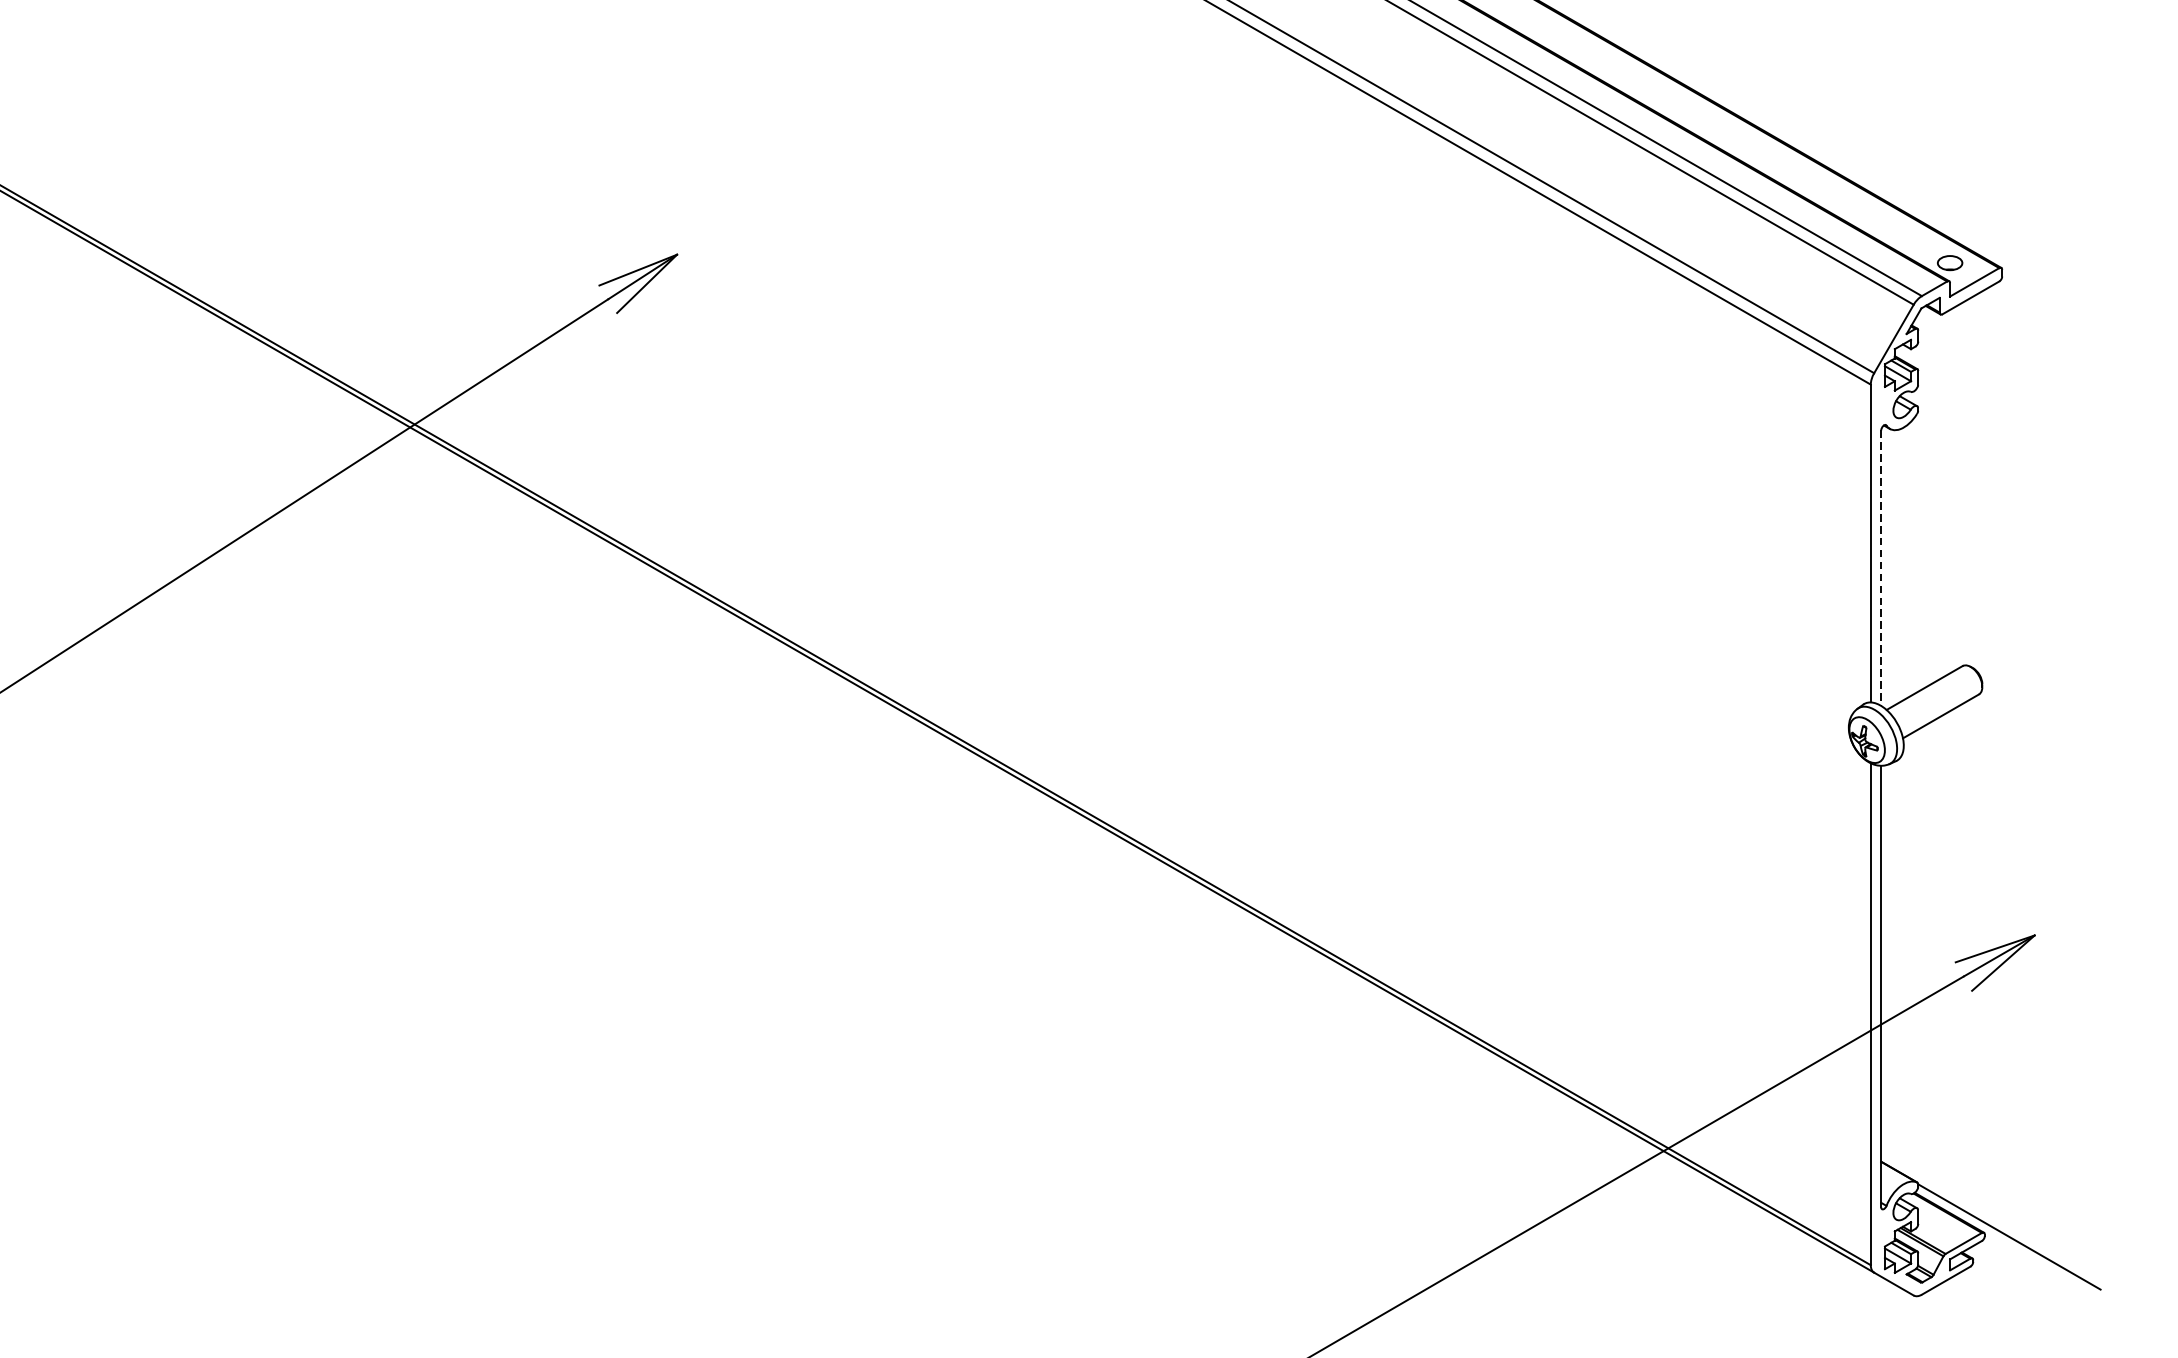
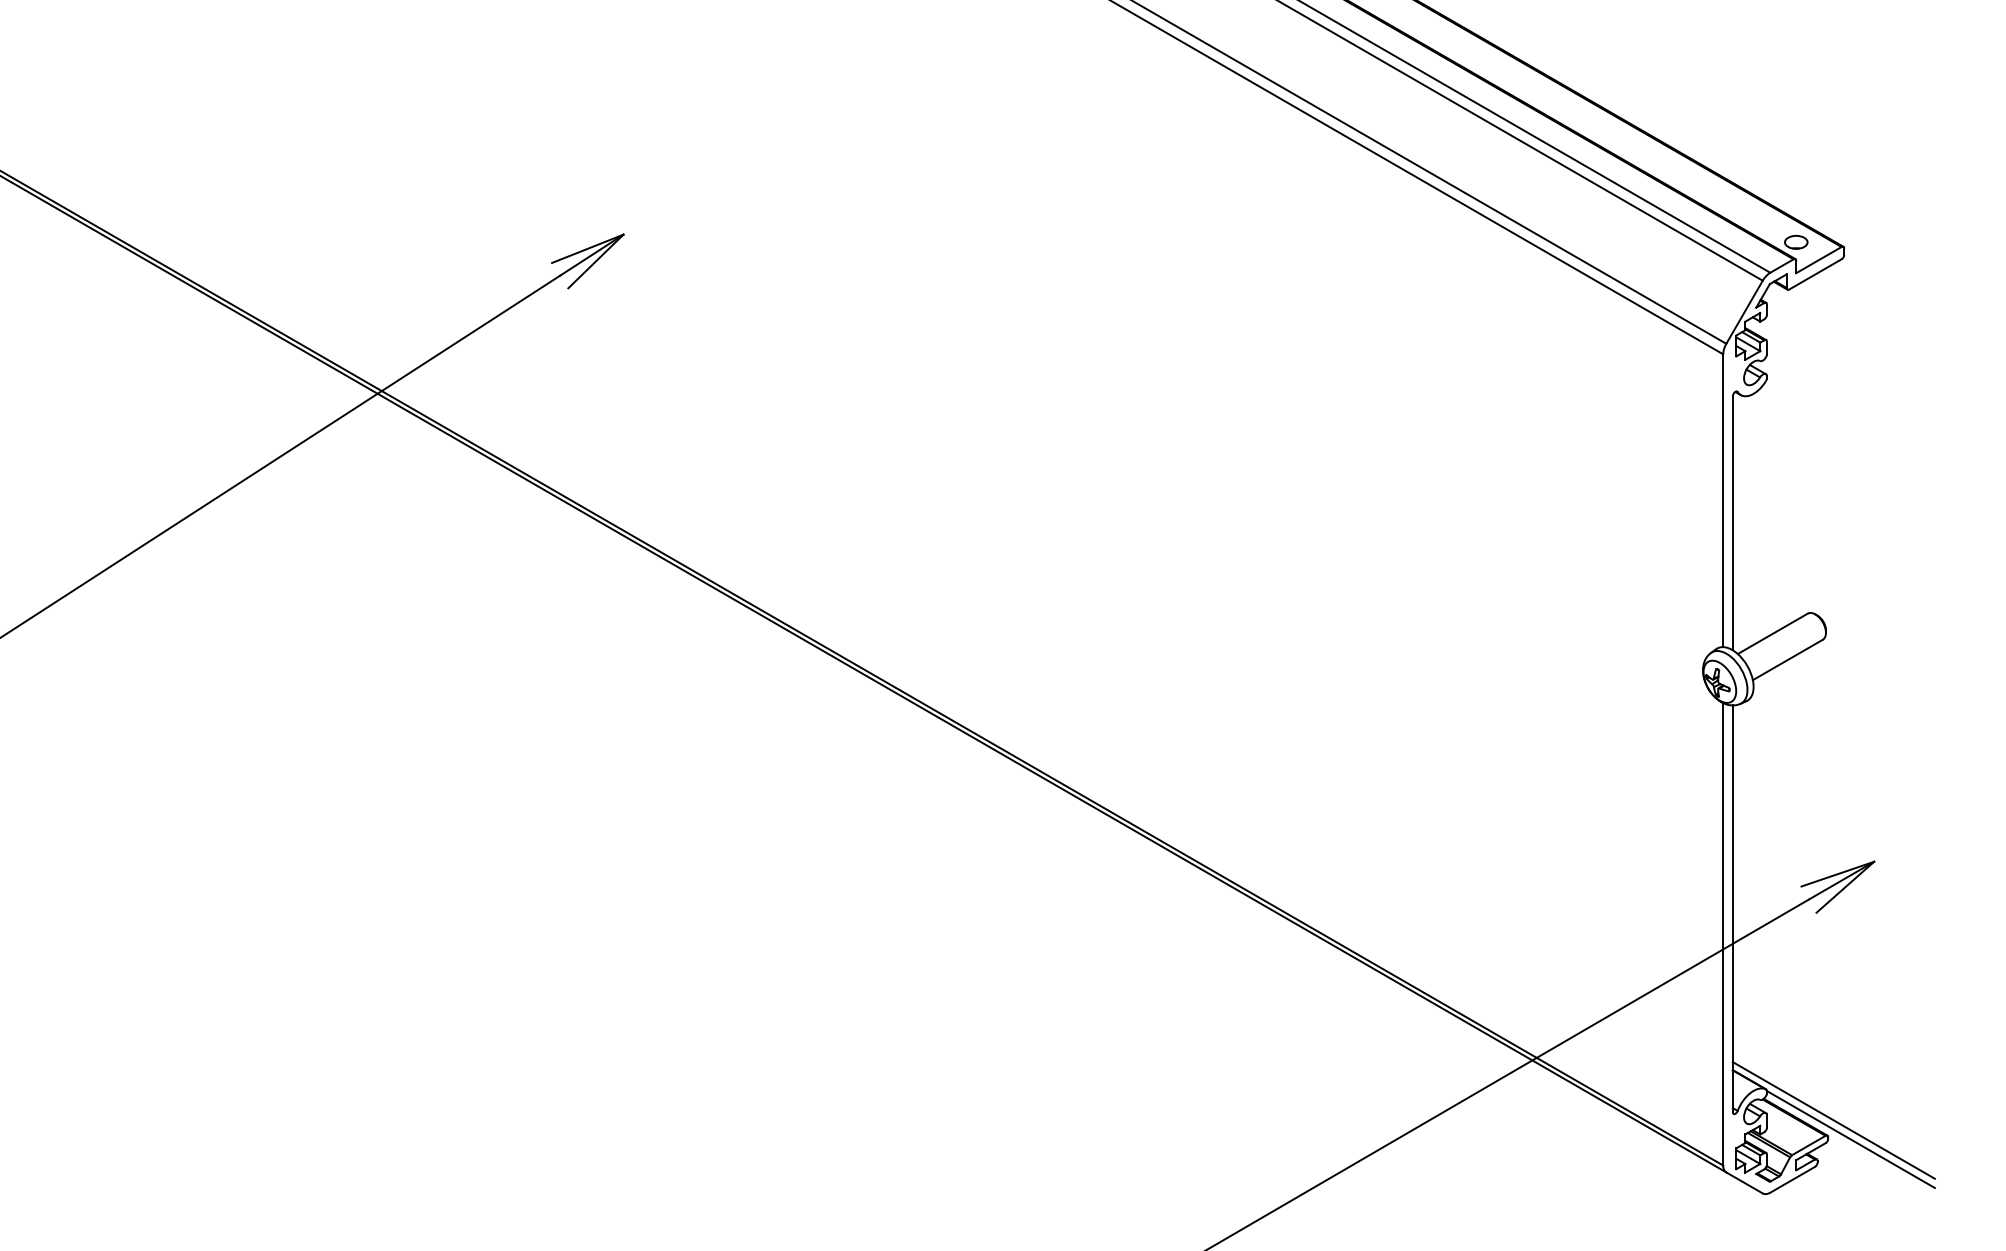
line: (1880, 568) -> (1732, 523), dashed -> solid
line: (1990, 1216) -> (1833, 1120), added

